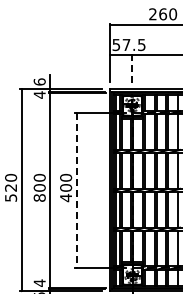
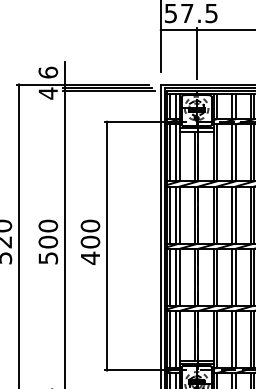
line: (132, 70) -> (196, 54), dashed -> solid
line: (76, 190) -> (107, 246), dashed -> solid
text: (39, 197) -> (47, 257), 800 -> 500

